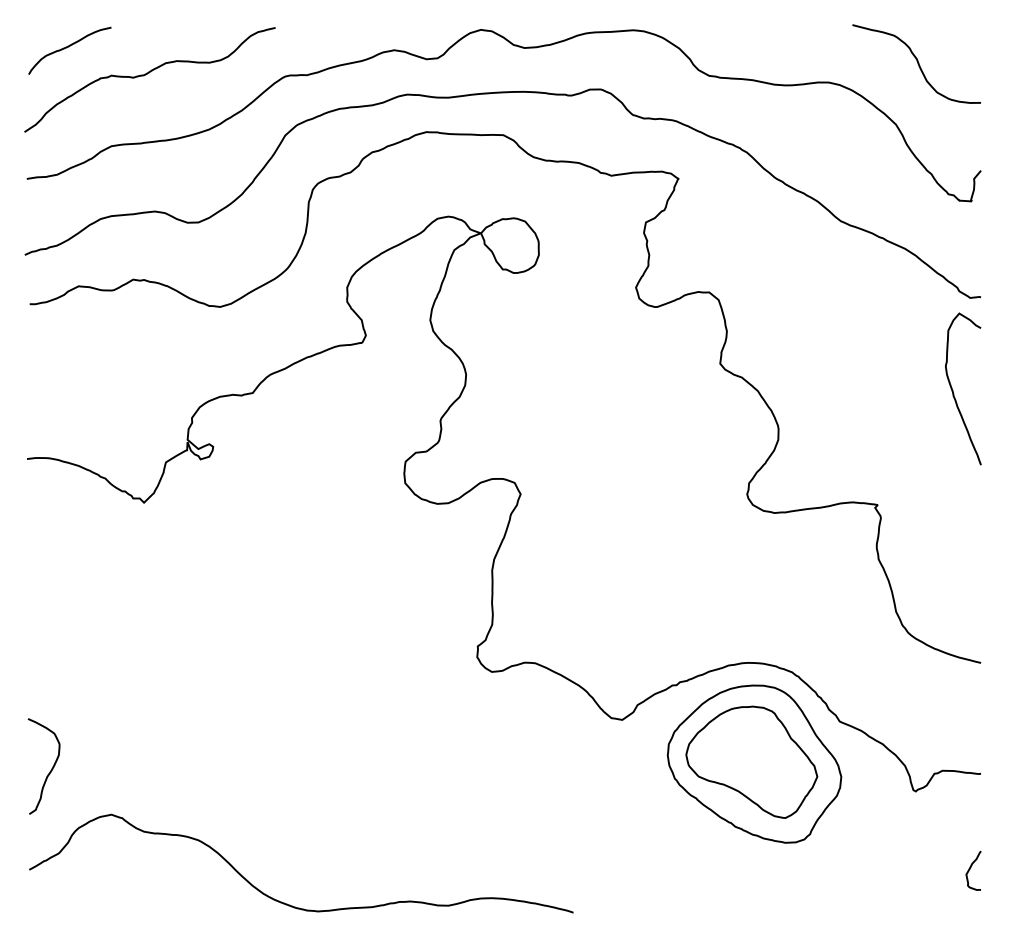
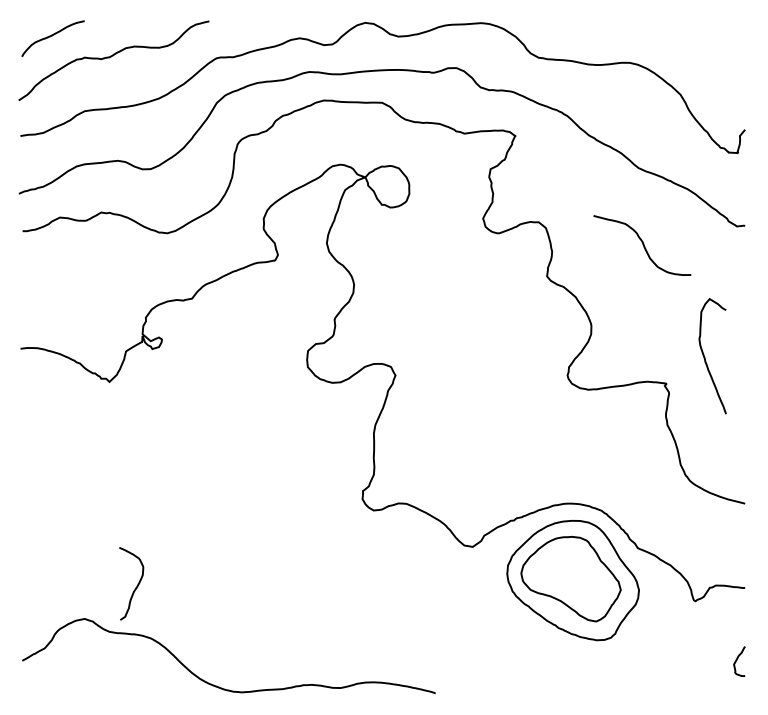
curve: (917, 63) -> (642, 245), moved
curve: (953, 390) -> (705, 357), moved
curve: (49, 771) -> (135, 587), moved

